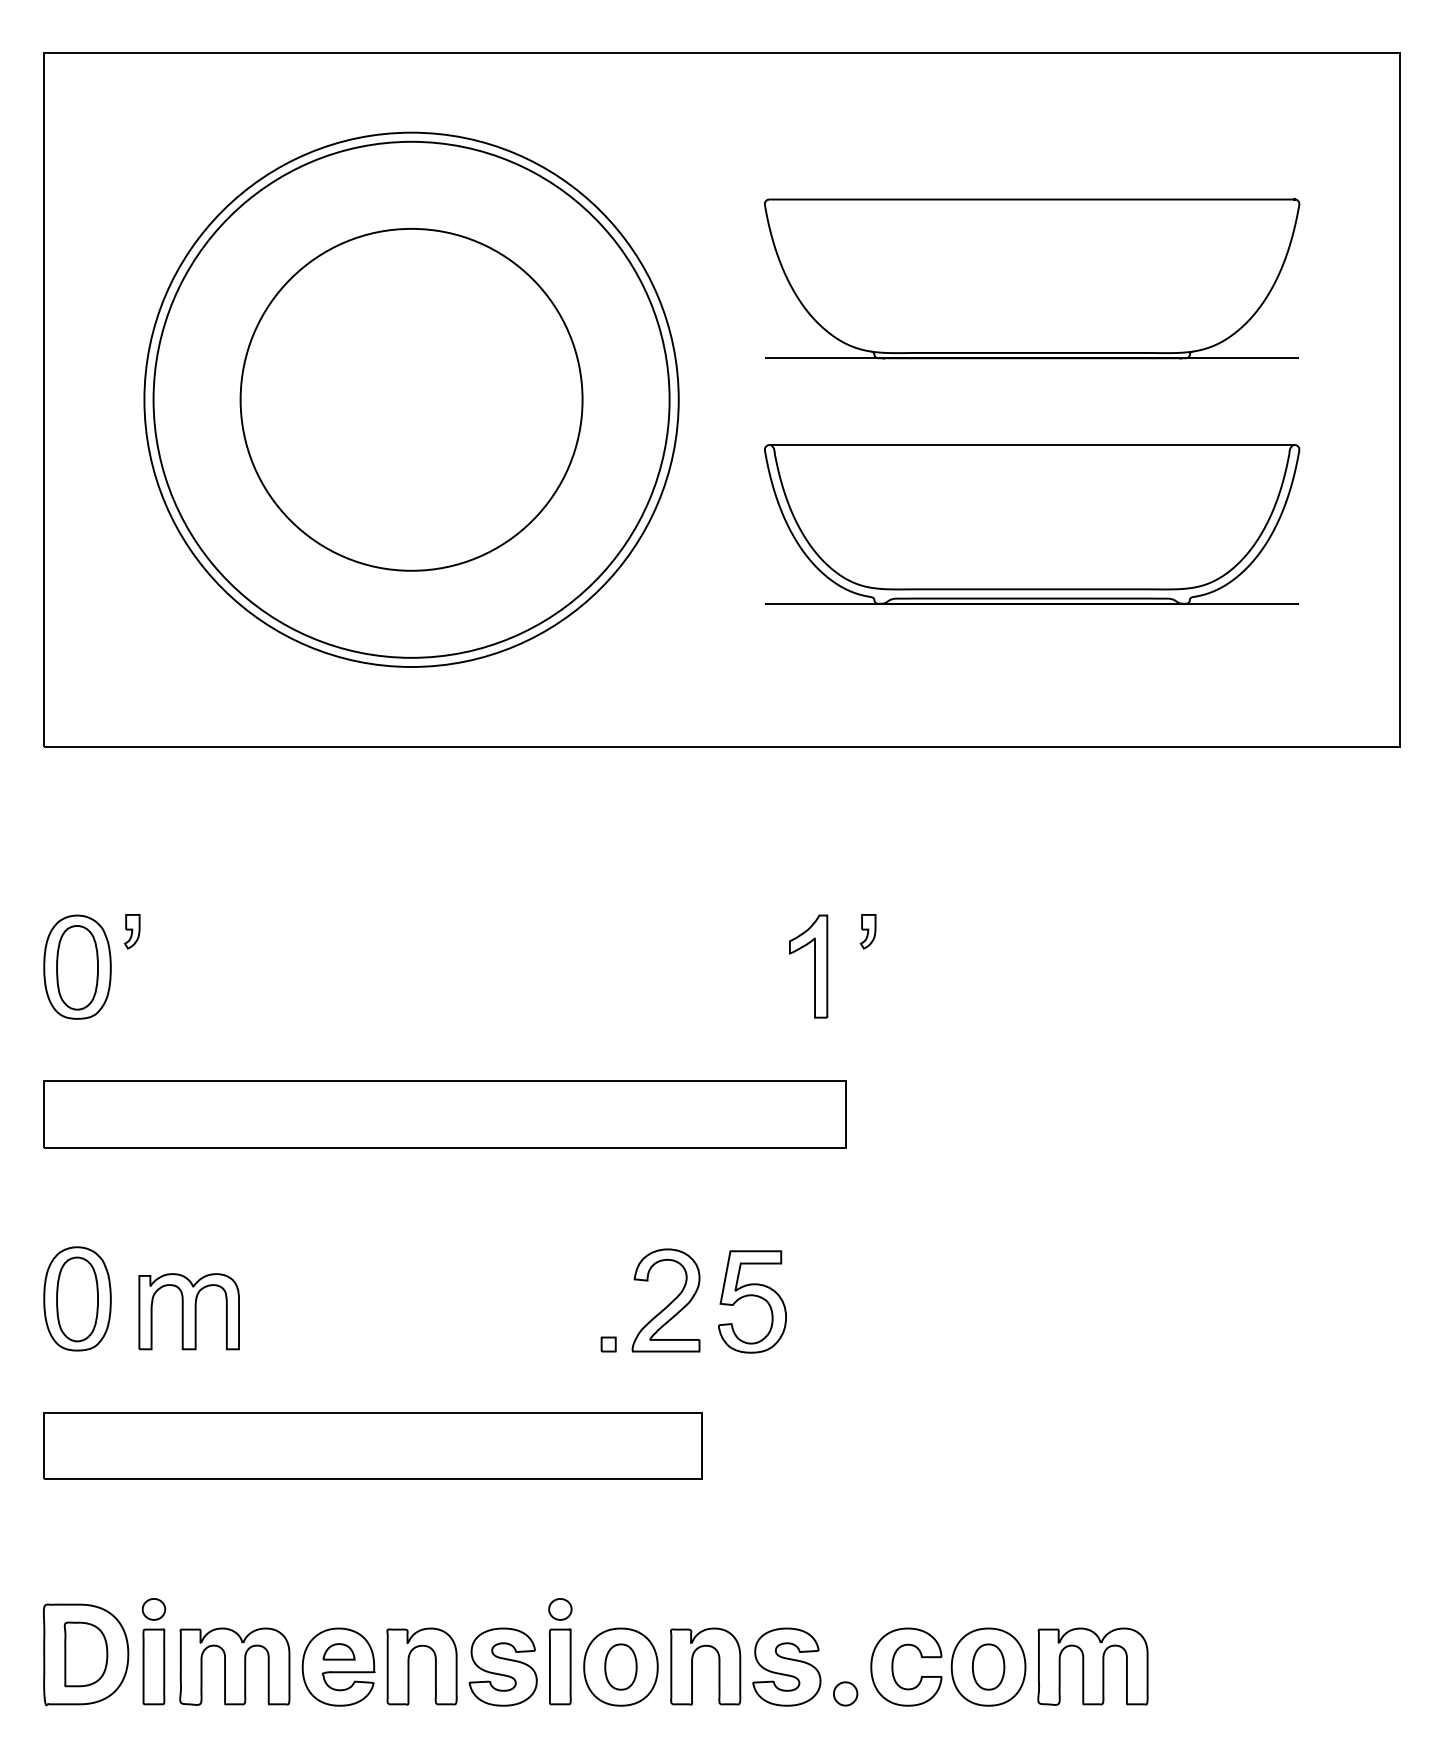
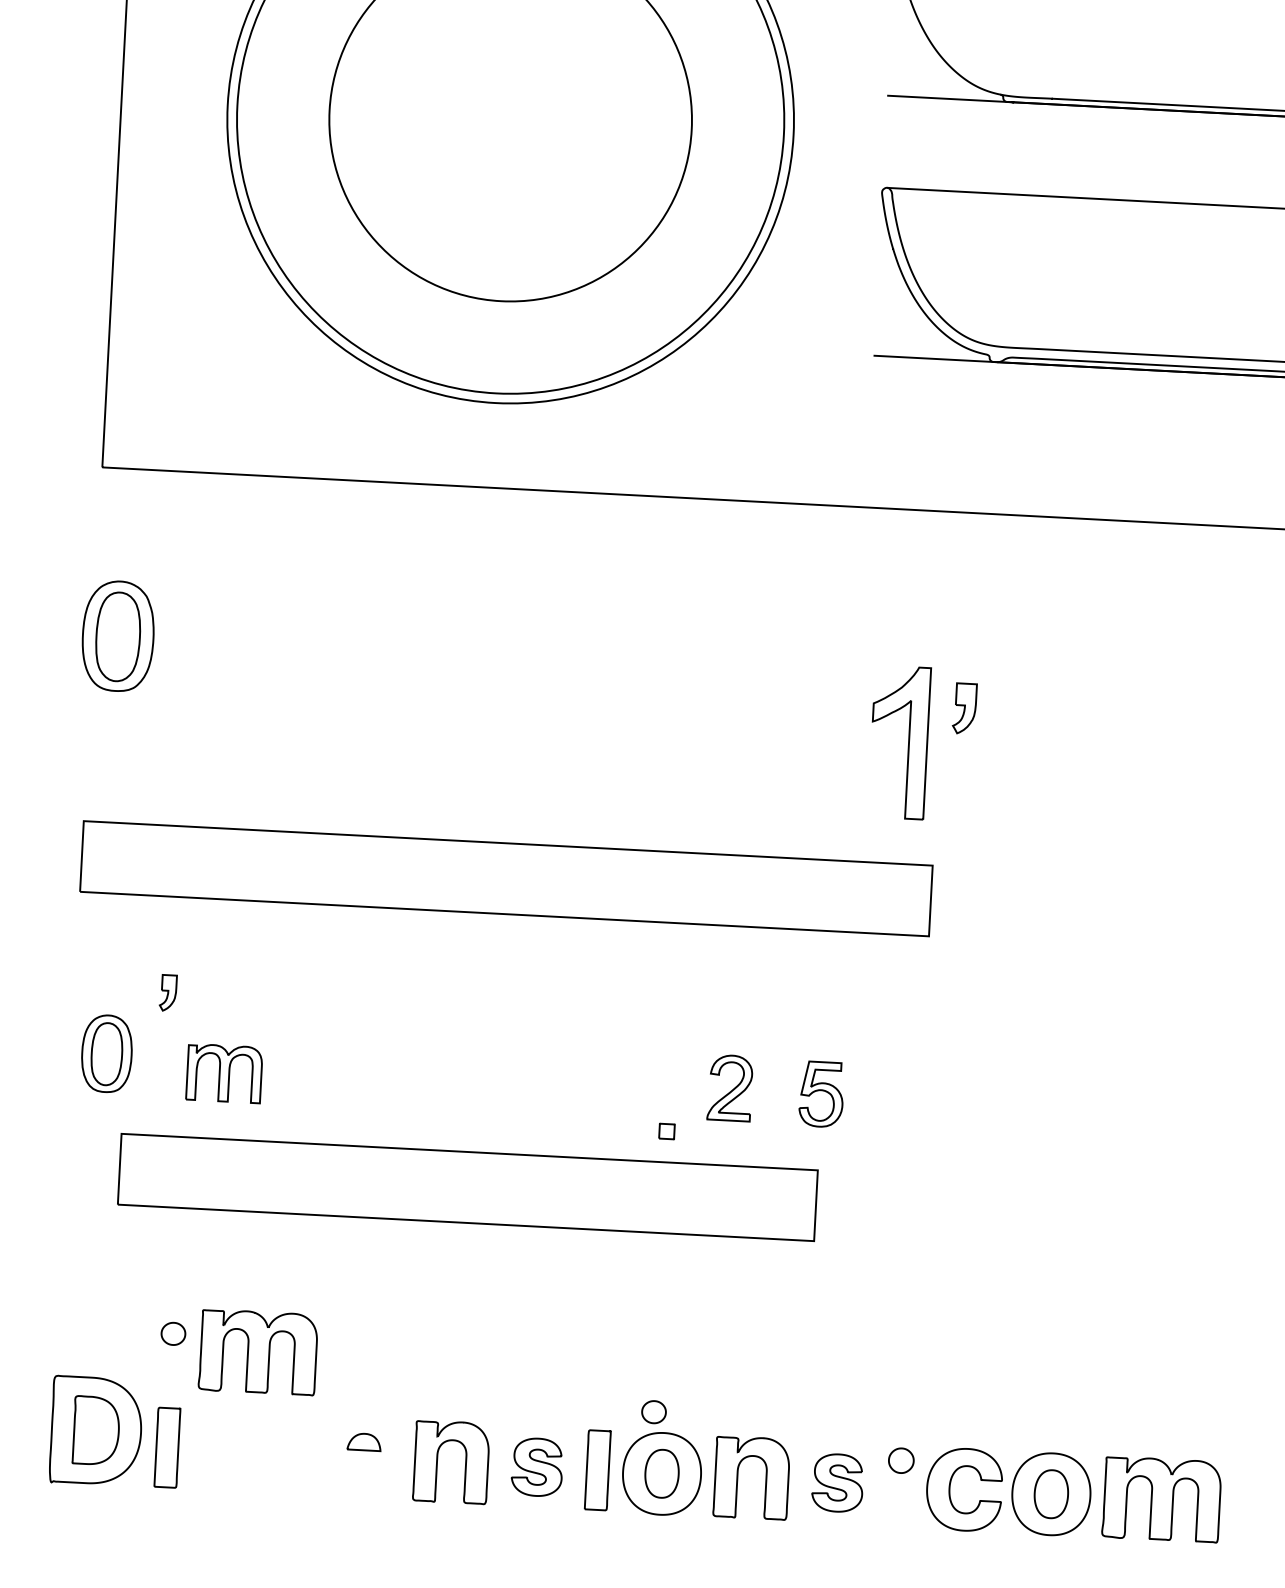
part: (131, 931) -> (167, 992), moved
part: (867, 931) -> (963, 708), size x1.4
part: (77, 966) -> (118, 635), moved
part: (808, 966) -> (899, 742), size x1.4
part: (77, 1298) -> (106, 1053), size x0.7
part: (665, 1300) -> (729, 1088), size x0.6
part: (752, 1301) -> (821, 1093), size x0.6
part: (188, 1311) -> (223, 1073), size x0.7
part: (372, 1445) -> (467, 1186), moved
part: (153, 1609) -> (172, 1333), moved
part: (560, 1609) -> (654, 1412), moved
part: (234, 1666) -> (258, 1352), moved
part: (338, 1666) -> (362, 1457), removed
part: (502, 1666) -> (536, 1466), size x0.7
part: (786, 1666) -> (837, 1482), size x0.7
part: (845, 1693) -> (901, 1460), moved

